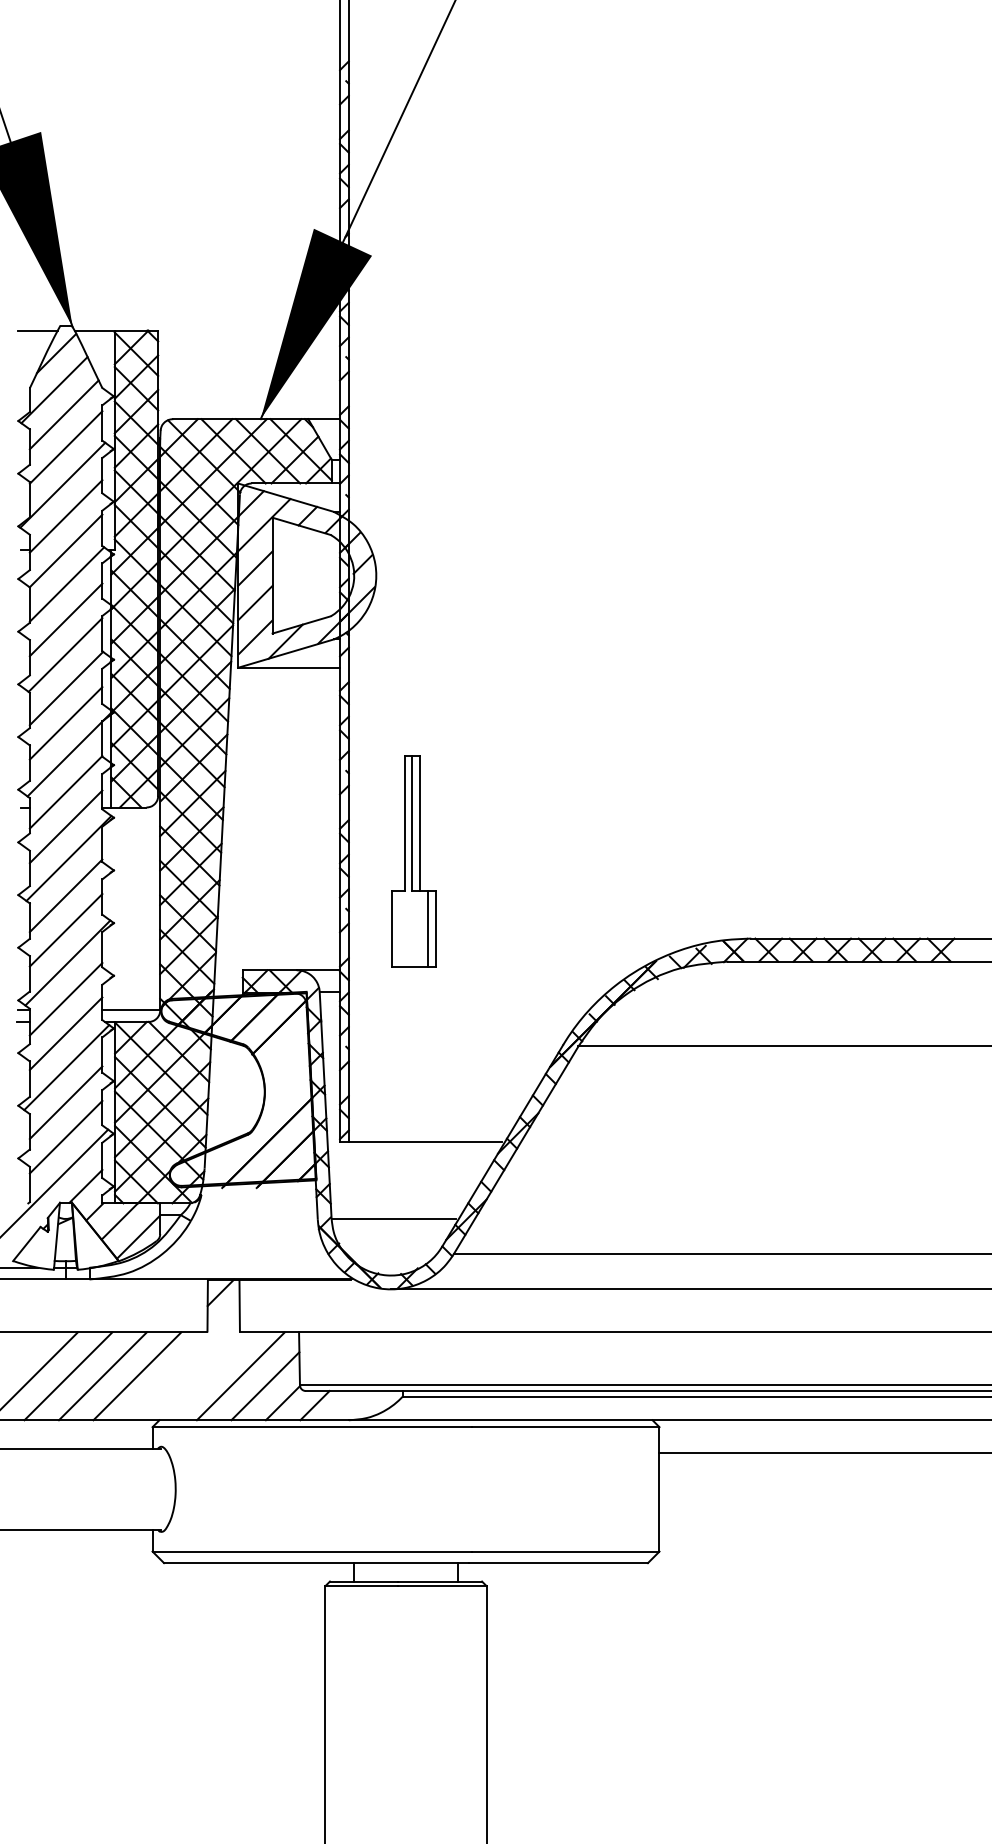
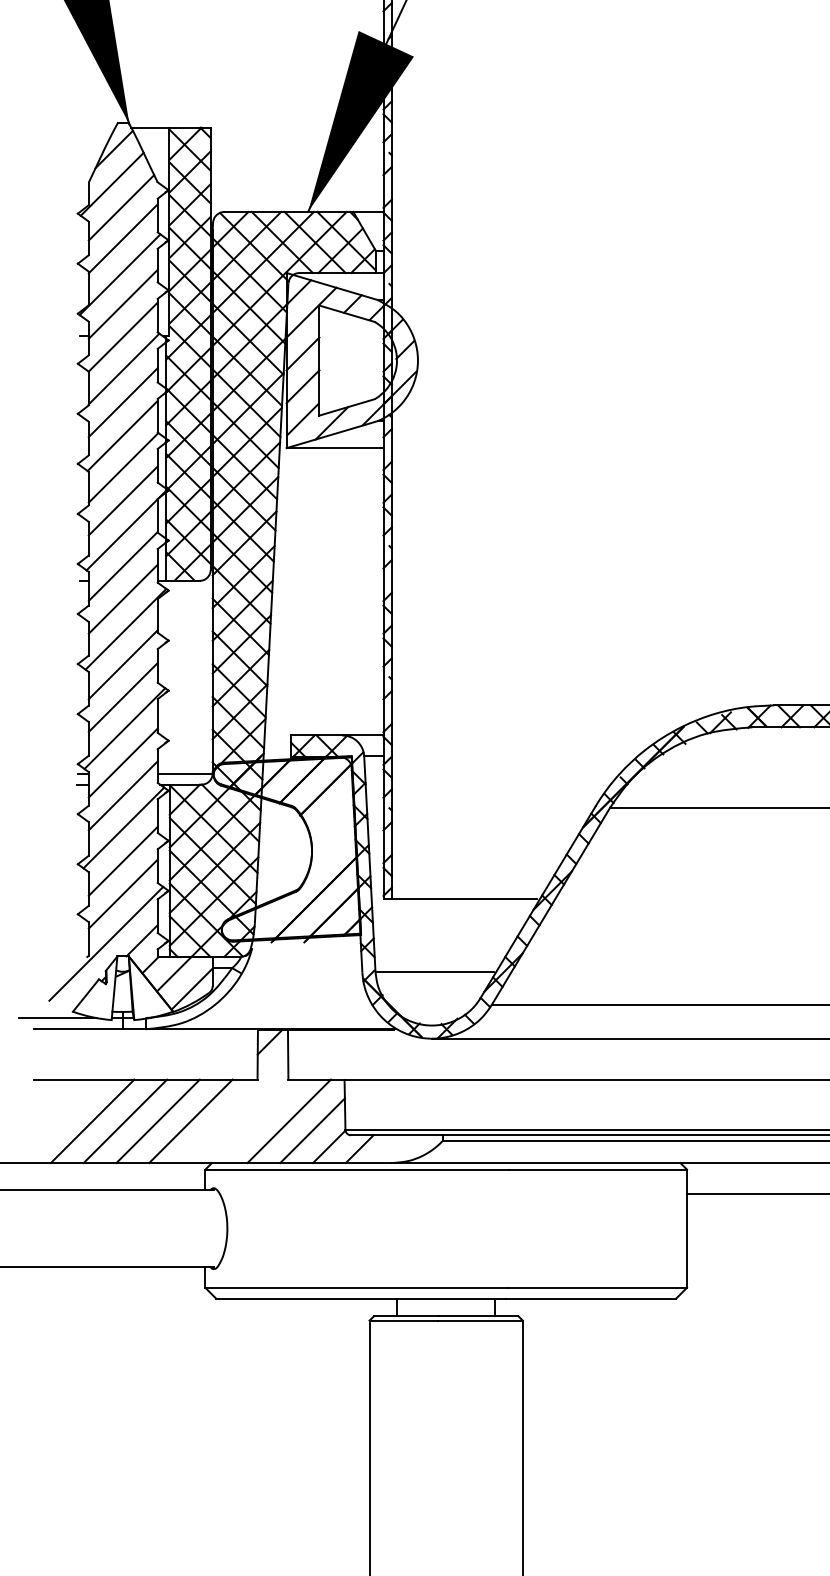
line: (37, 330) -> (96, 127), removed
part: (413, 861) -> (453, 632), removed

